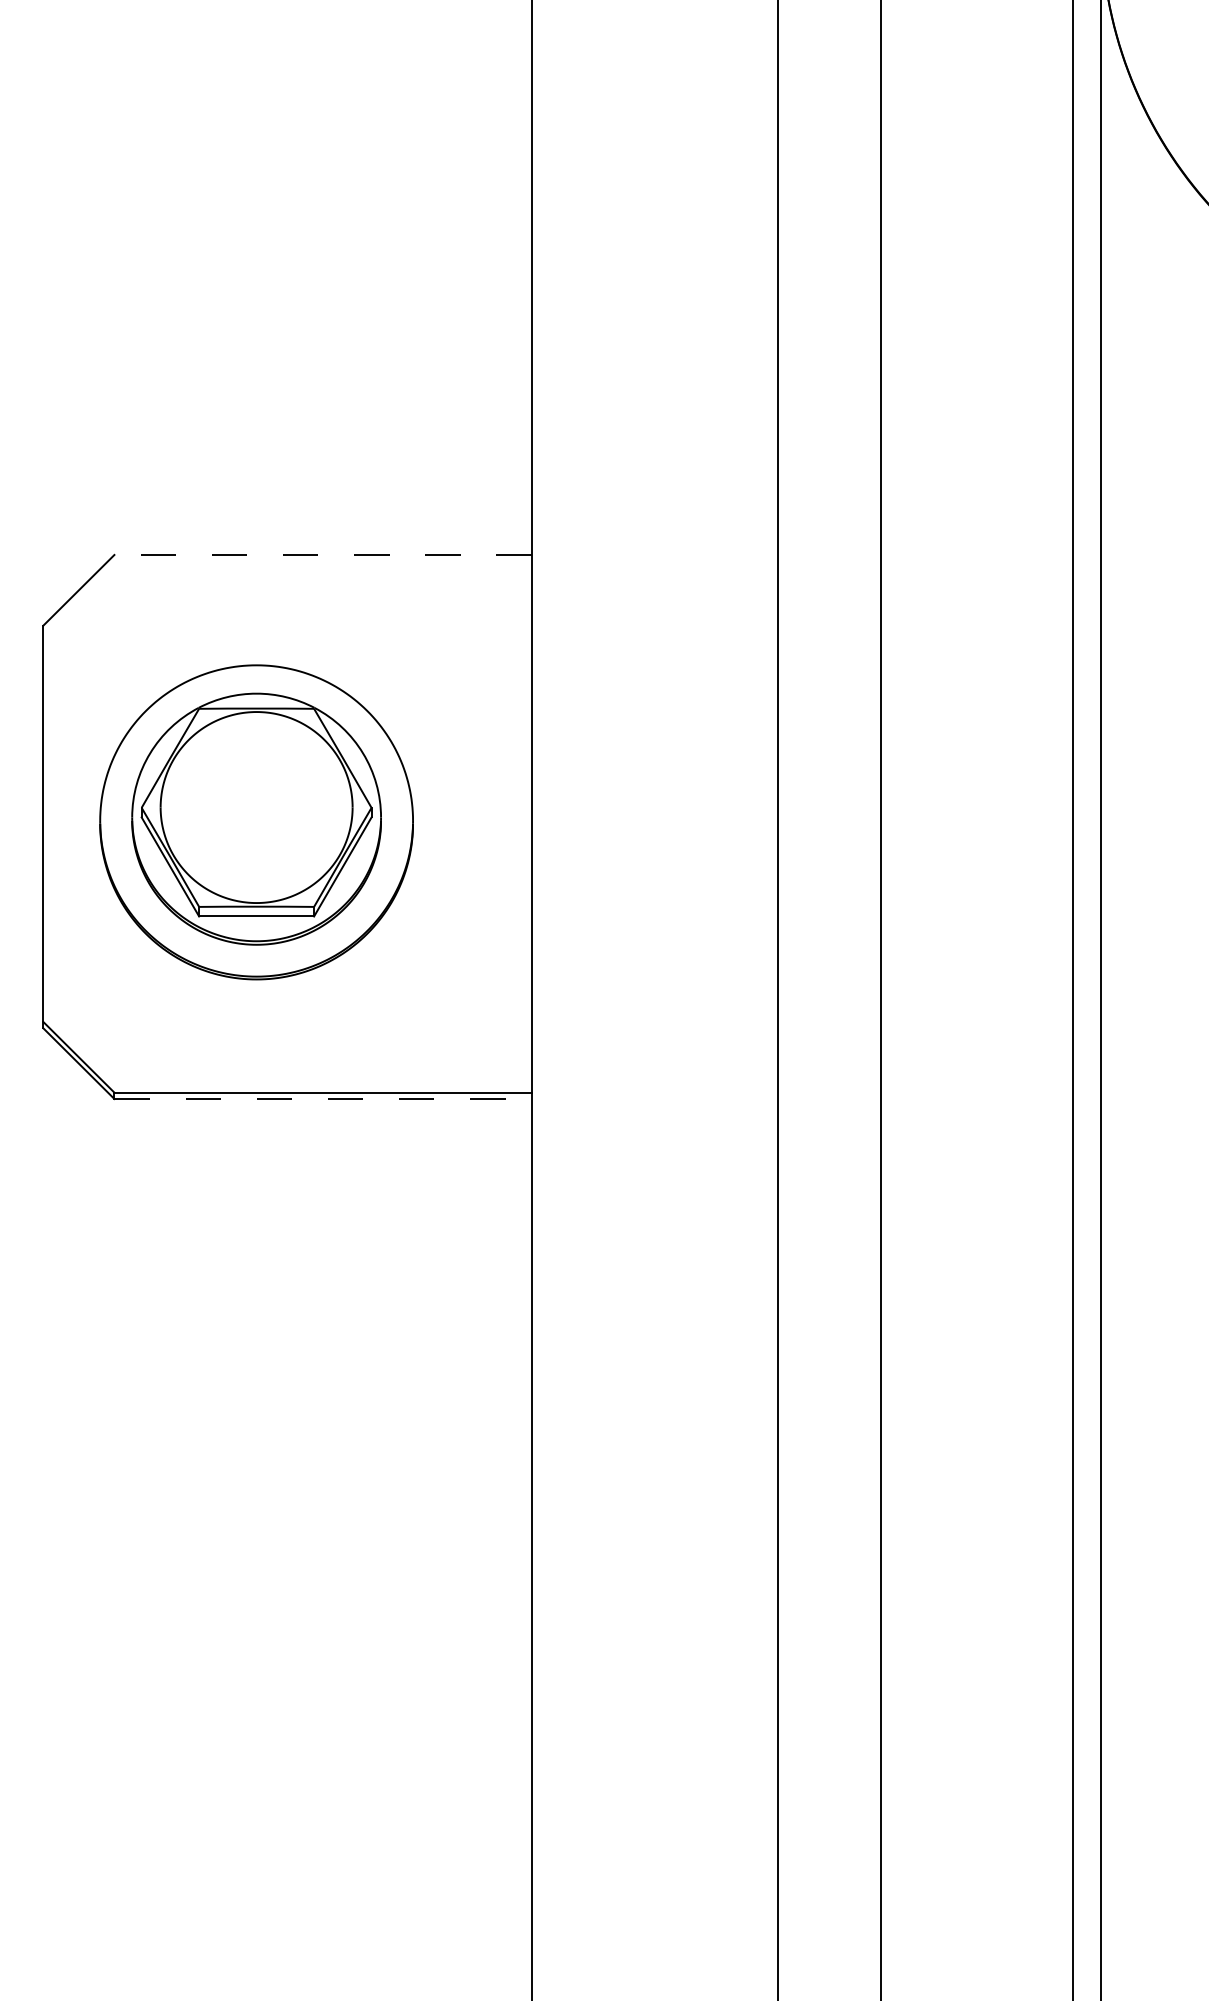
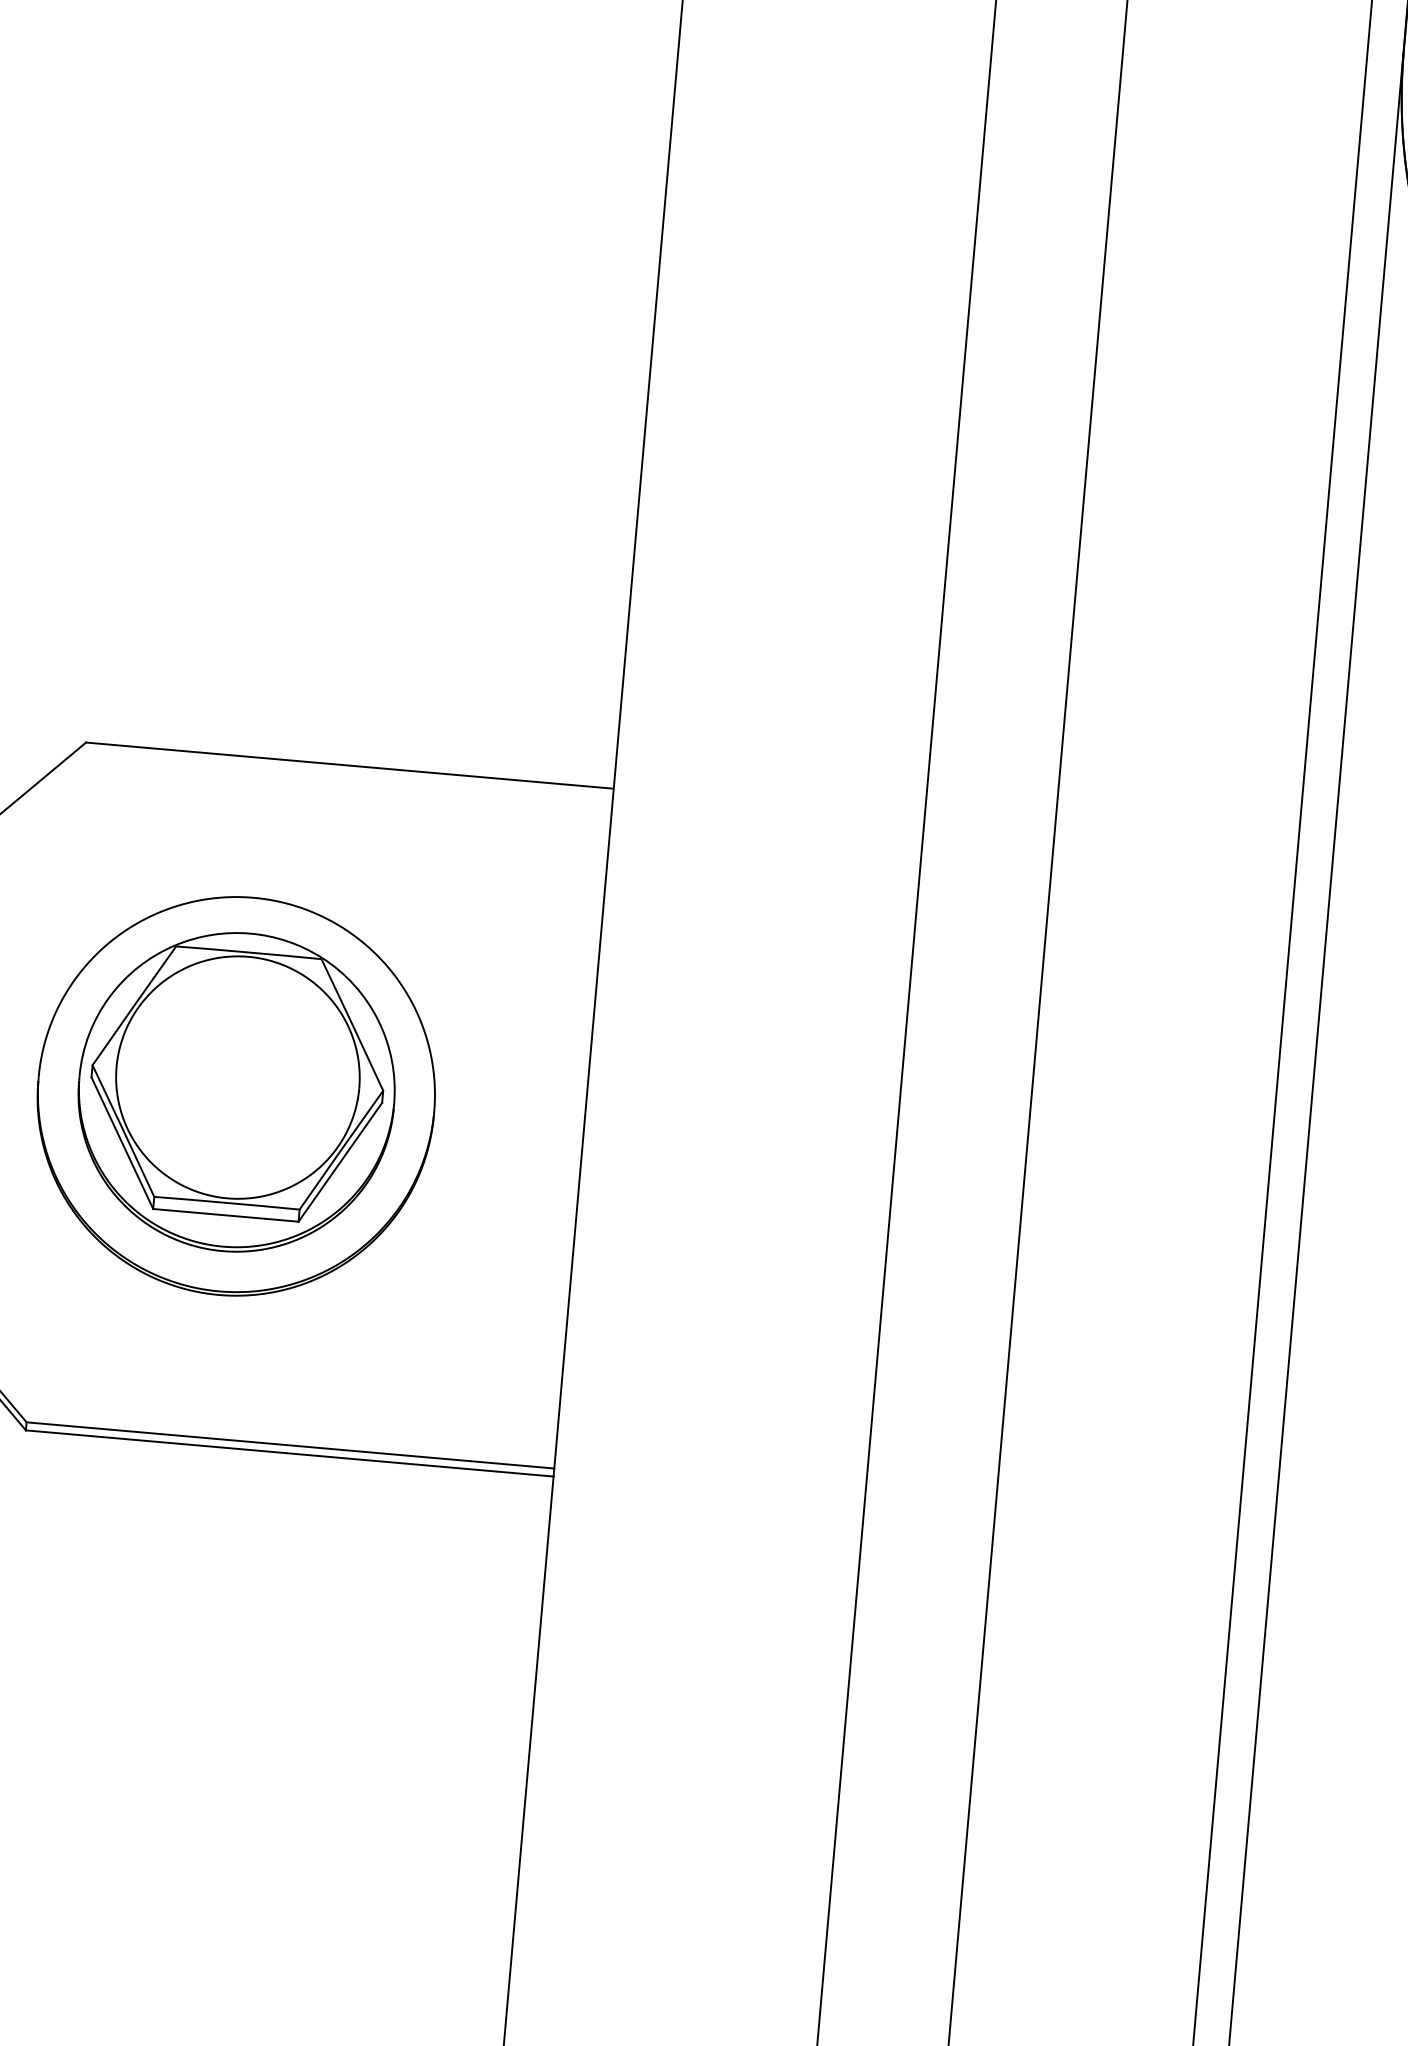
line: (323, 554) -> (350, 765), dashed -> solid
line: (323, 1099) -> (290, 1454), dashed -> solid

